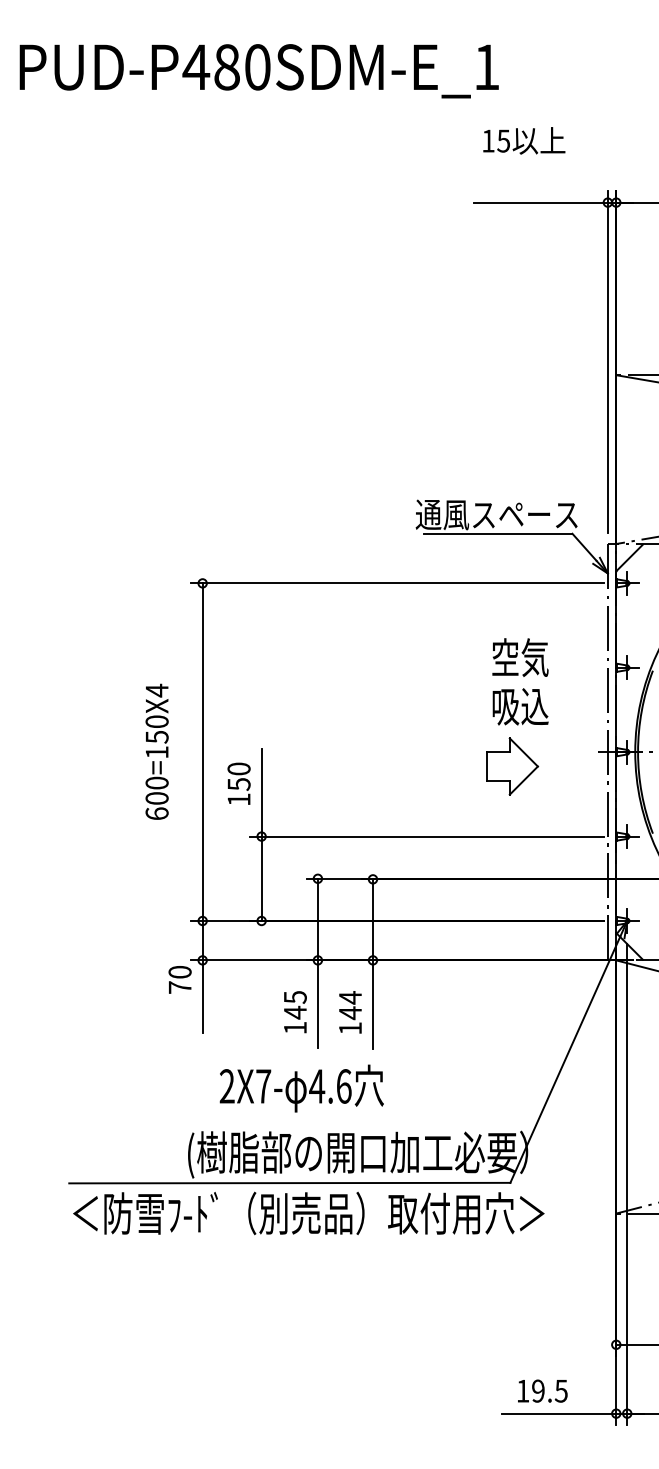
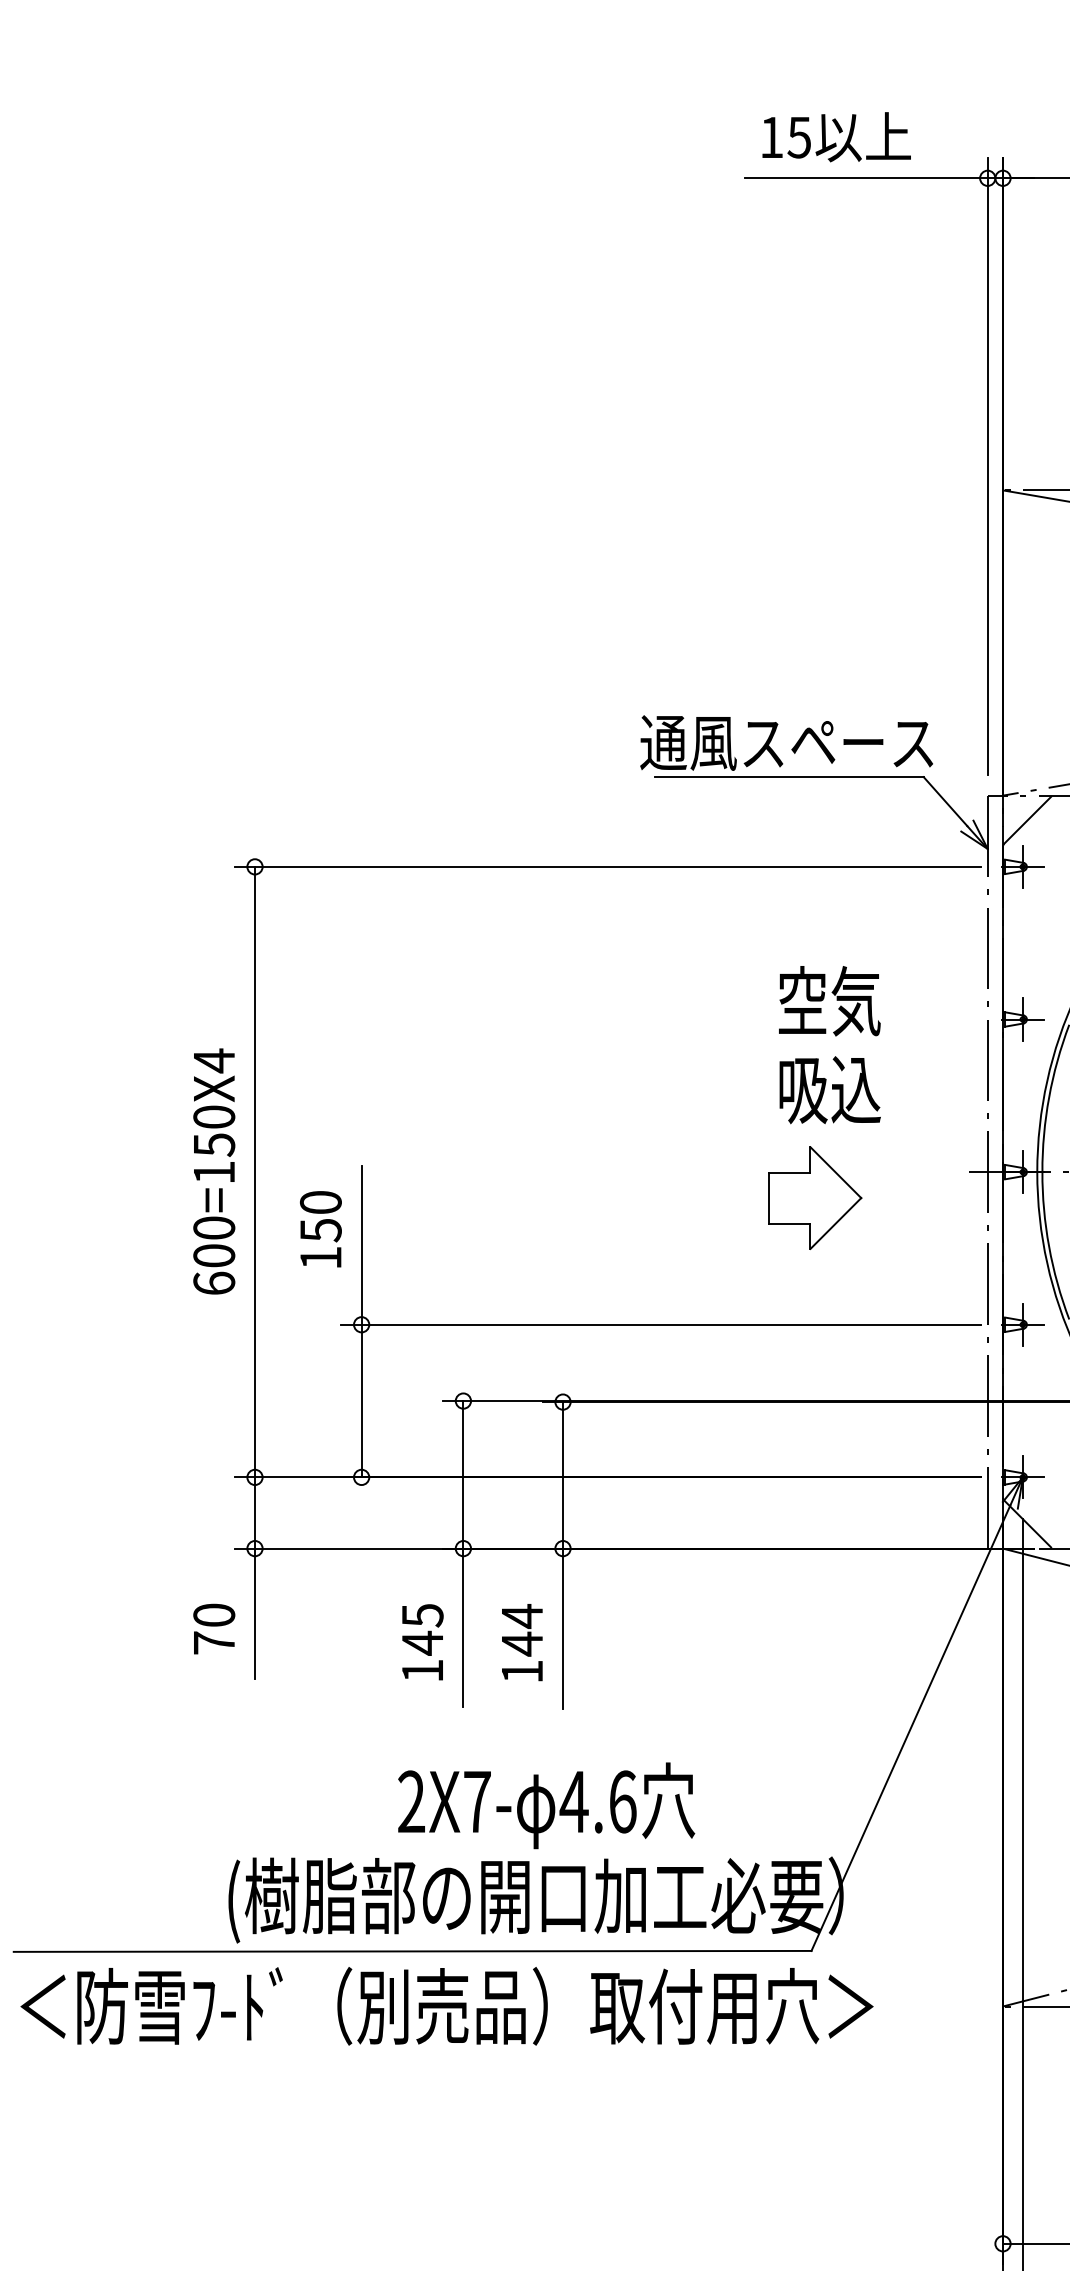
text: (524, 140) -> (837, 136), moved
text: (156, 751) -> (213, 1170), moved
text: (179, 979) -> (213, 1628), moved
text: (301, 1088) -> (545, 1805), moved

